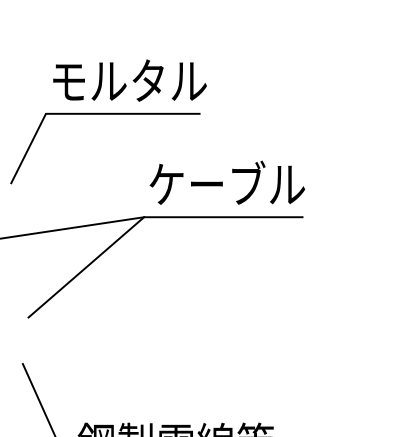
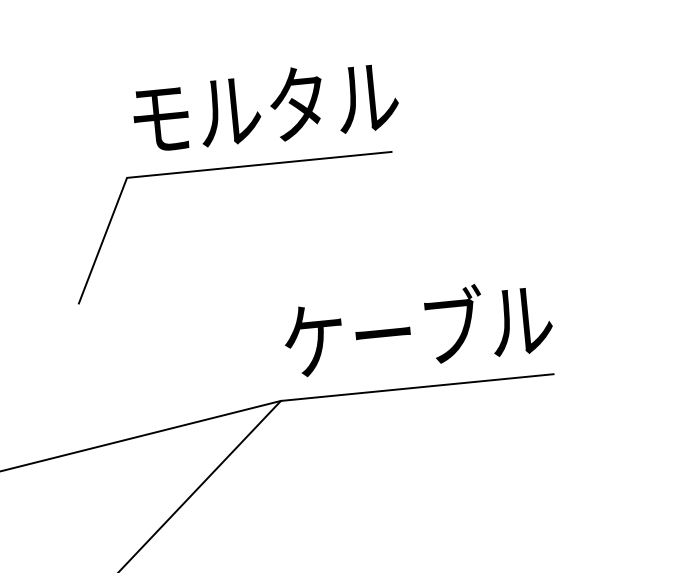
part: (108, 114) -> (234, 168), moved

